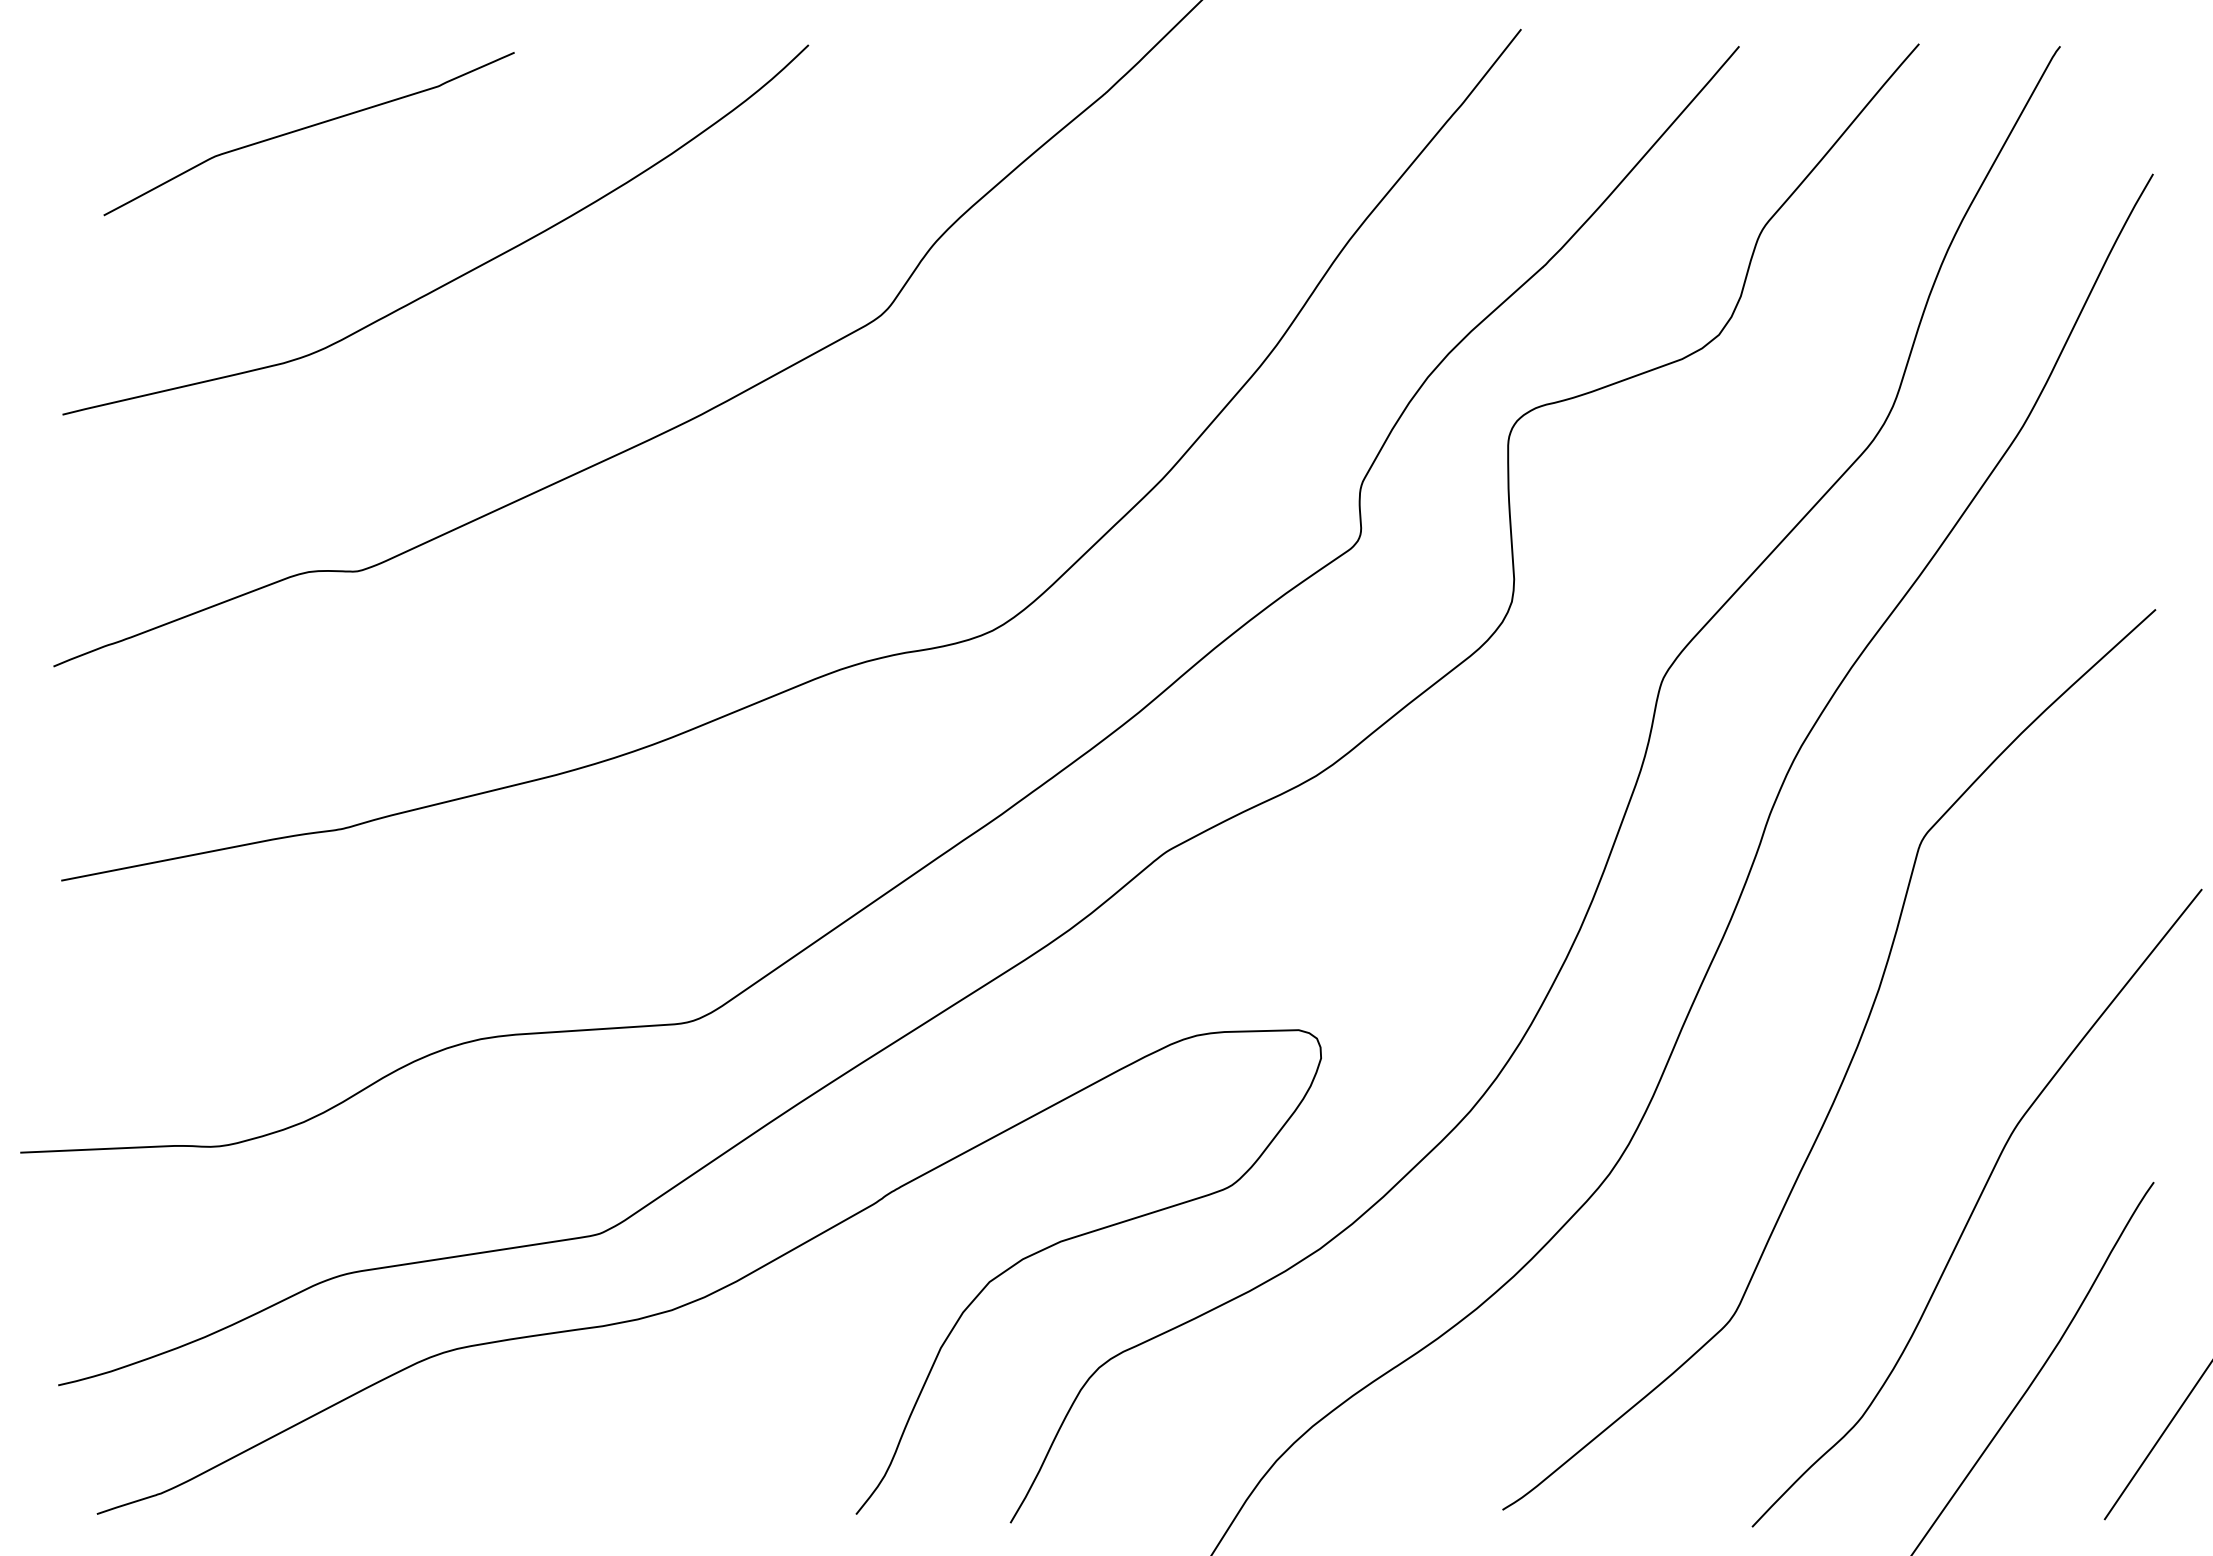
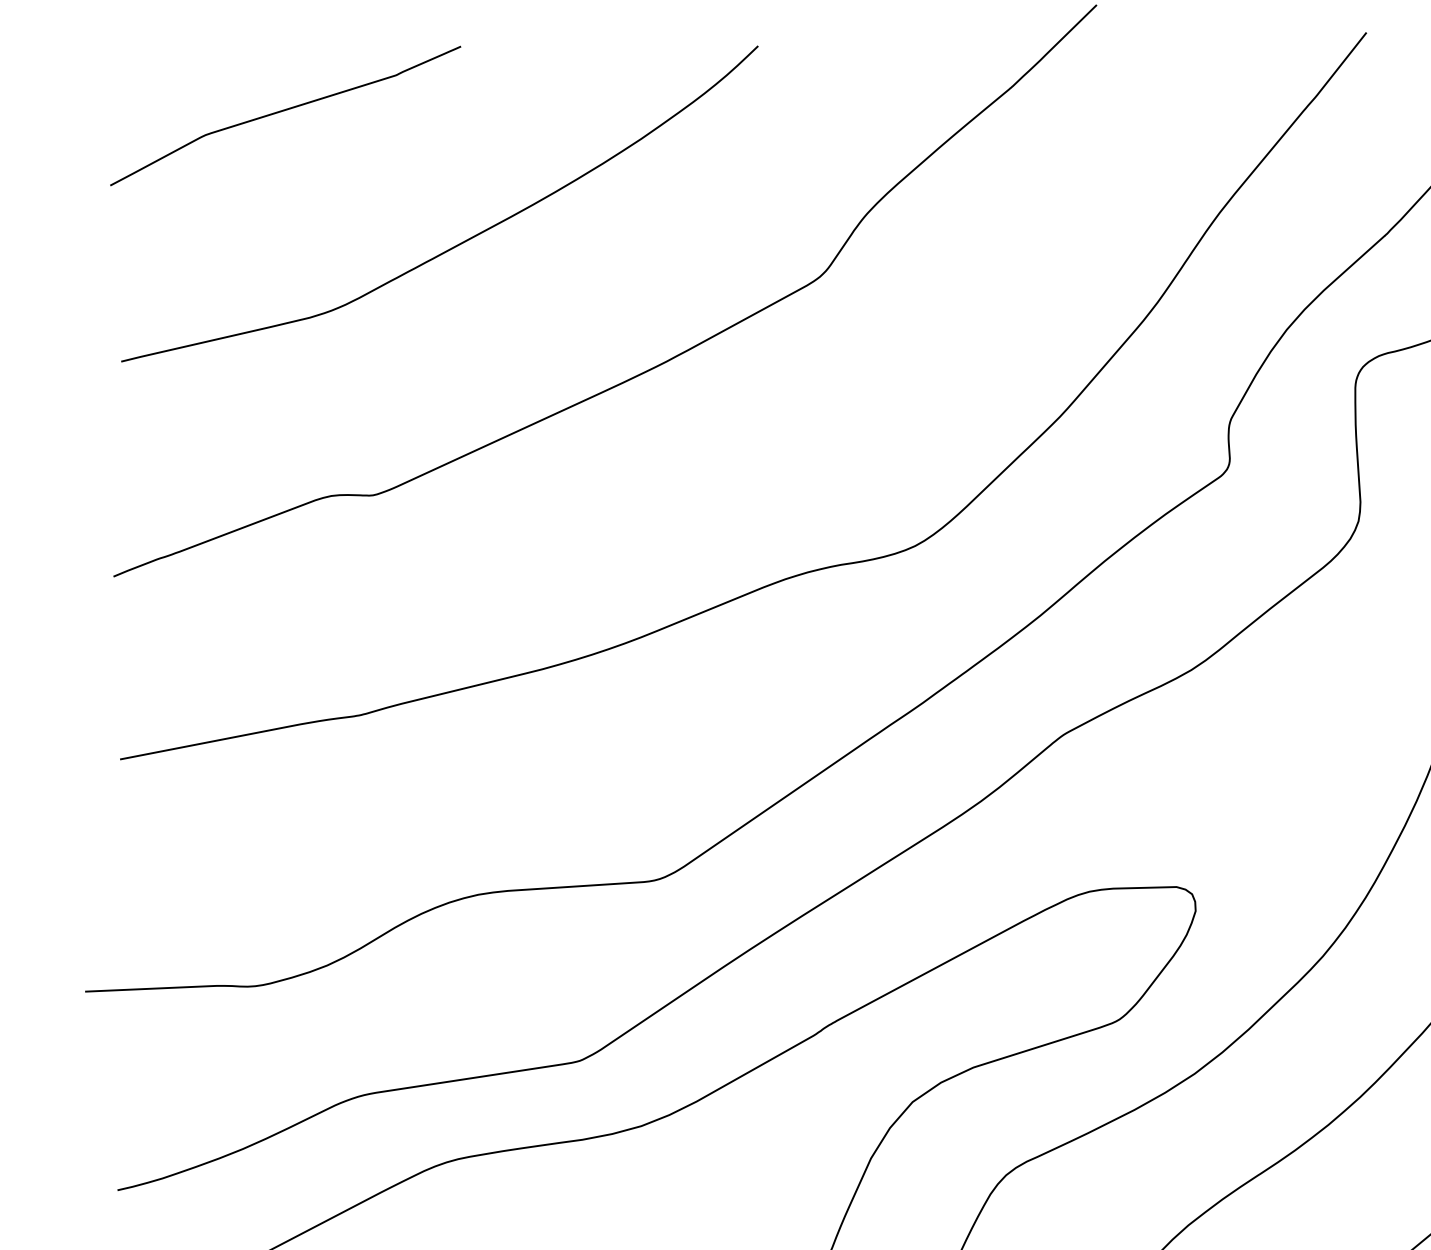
curve: (307, 128) -> (284, 111), moved

